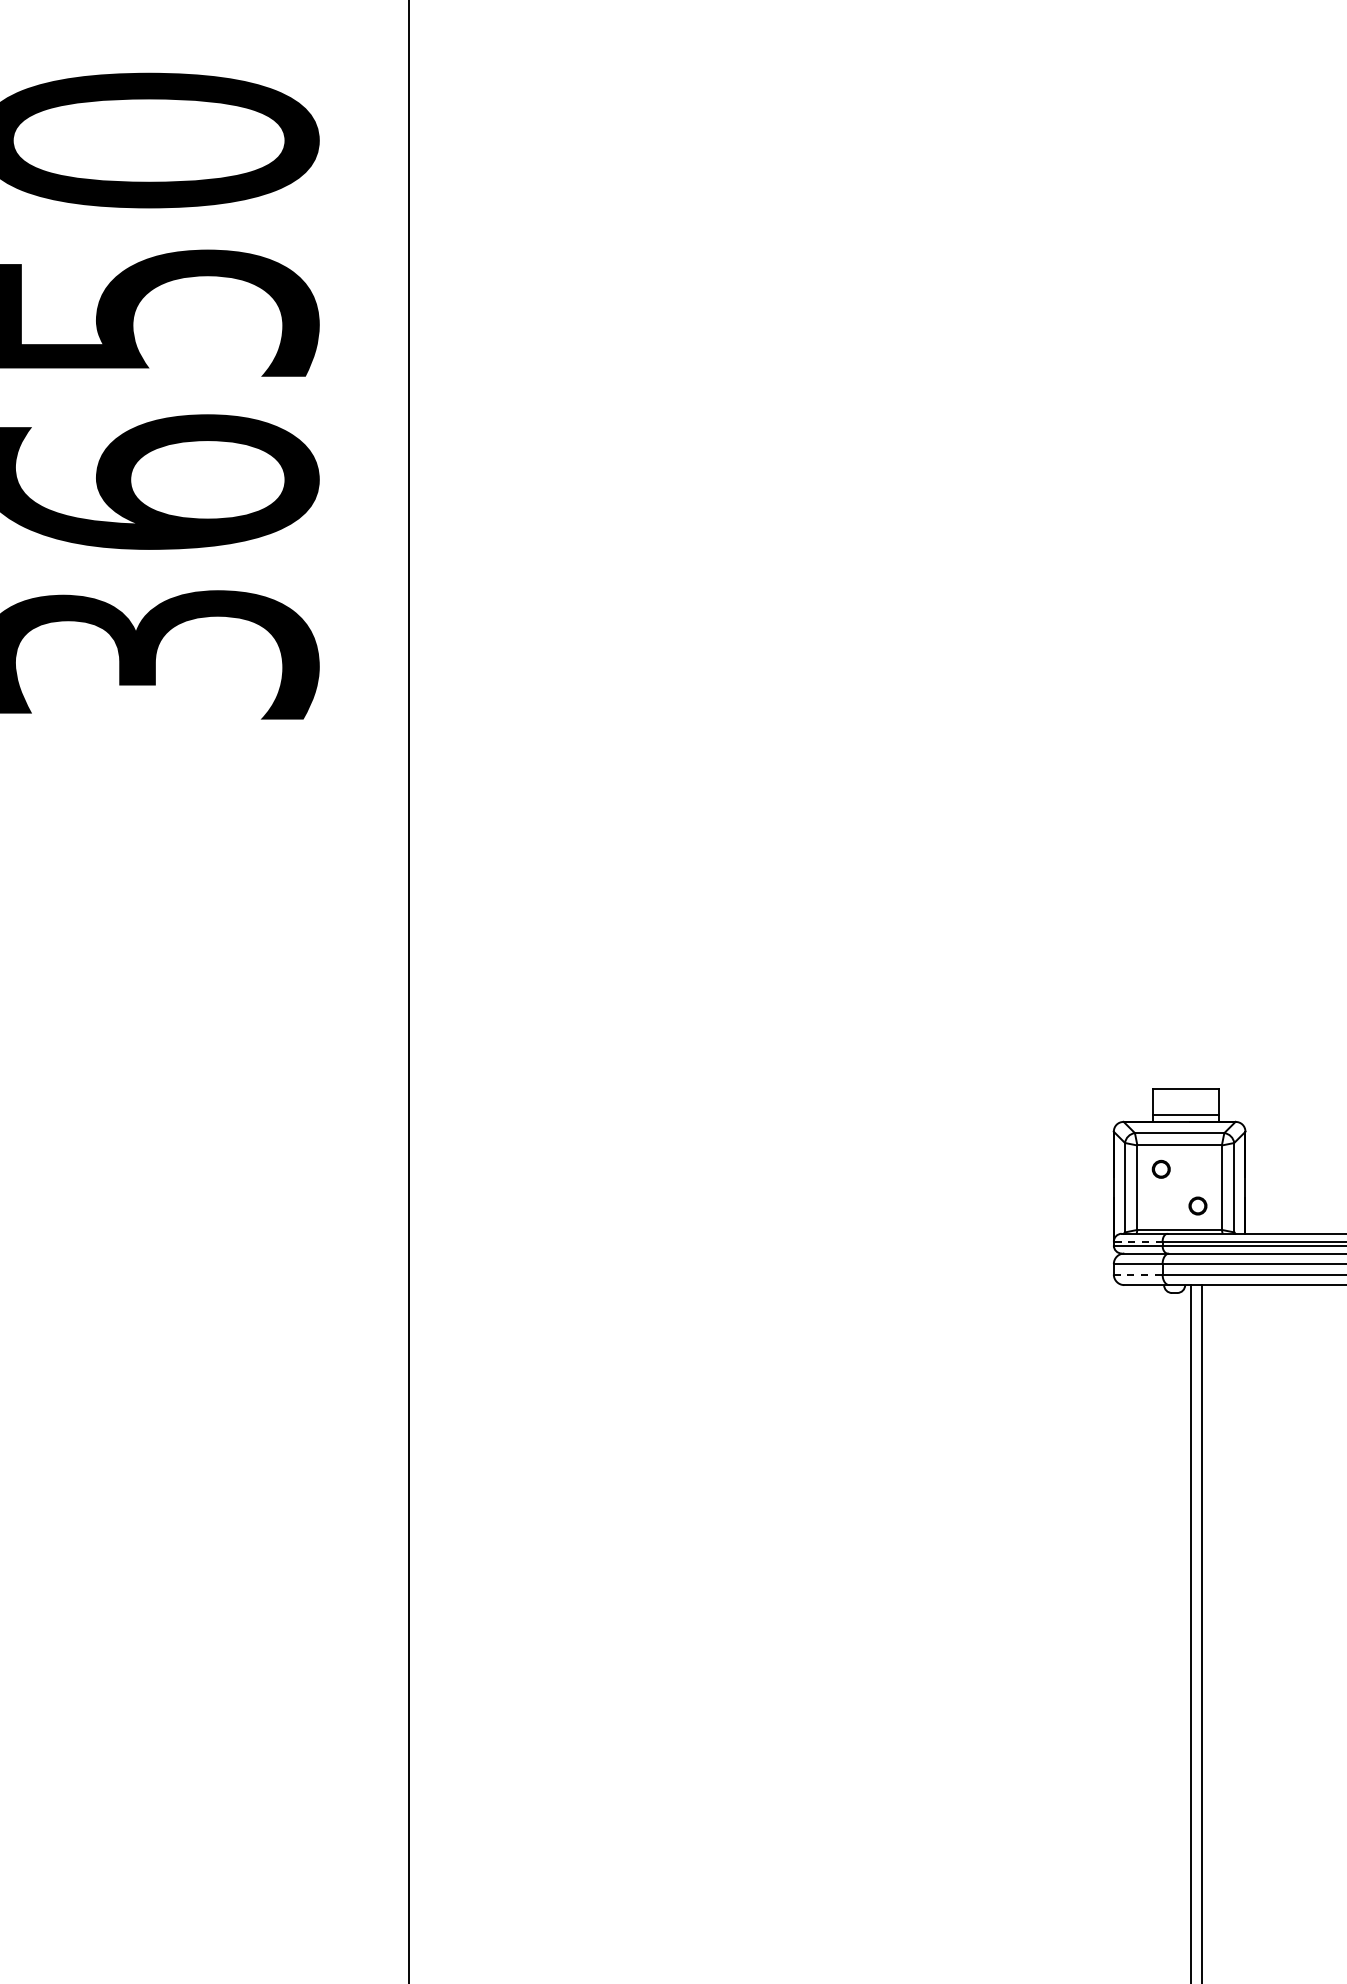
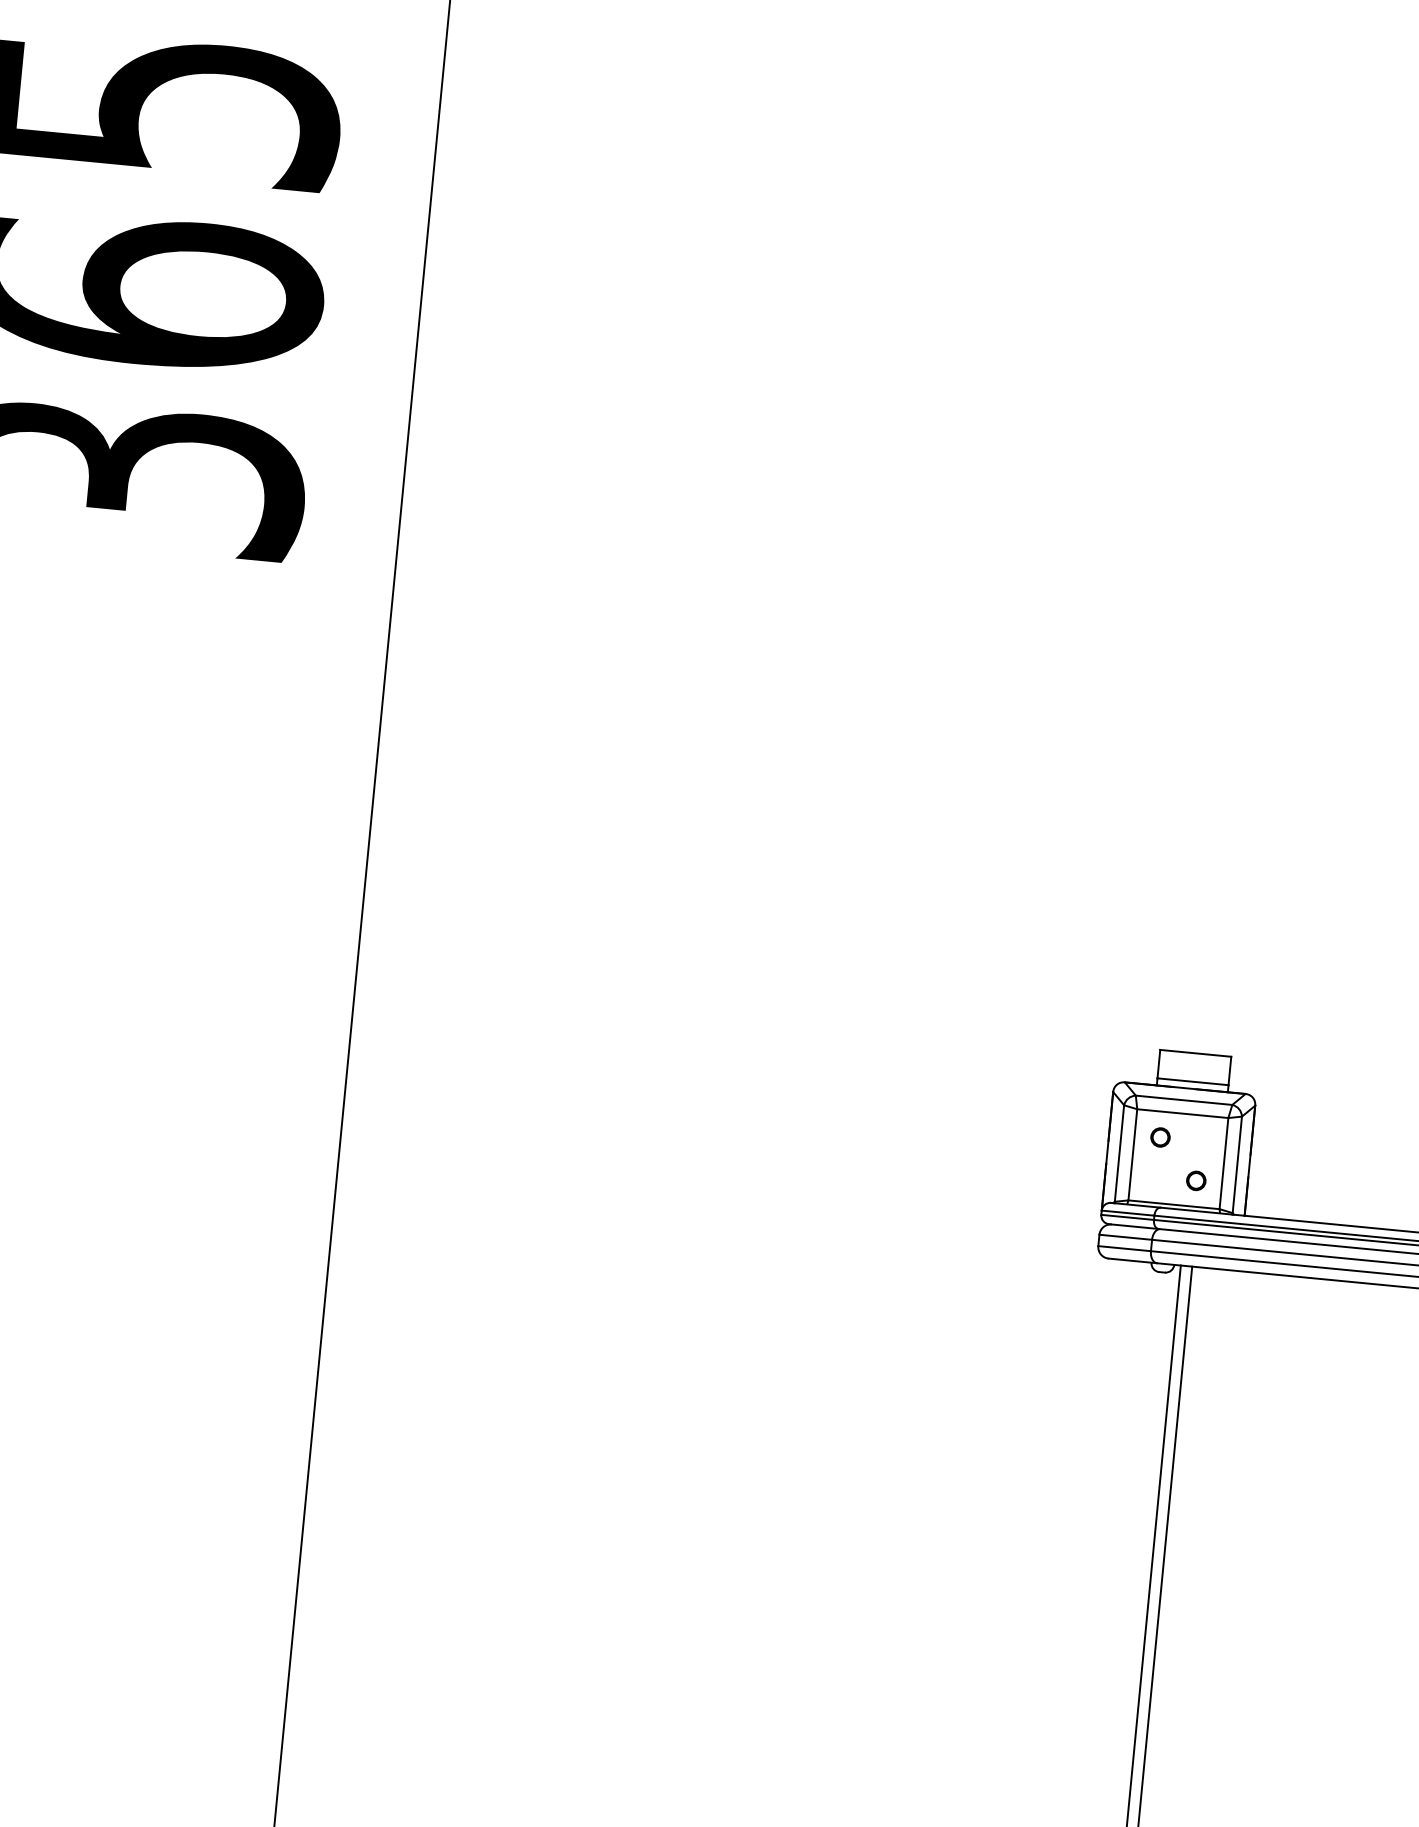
line: (1137, 1241) -> (1127, 1212), dashed -> solid
line: (1138, 1274) -> (1124, 1248), dashed -> solid

